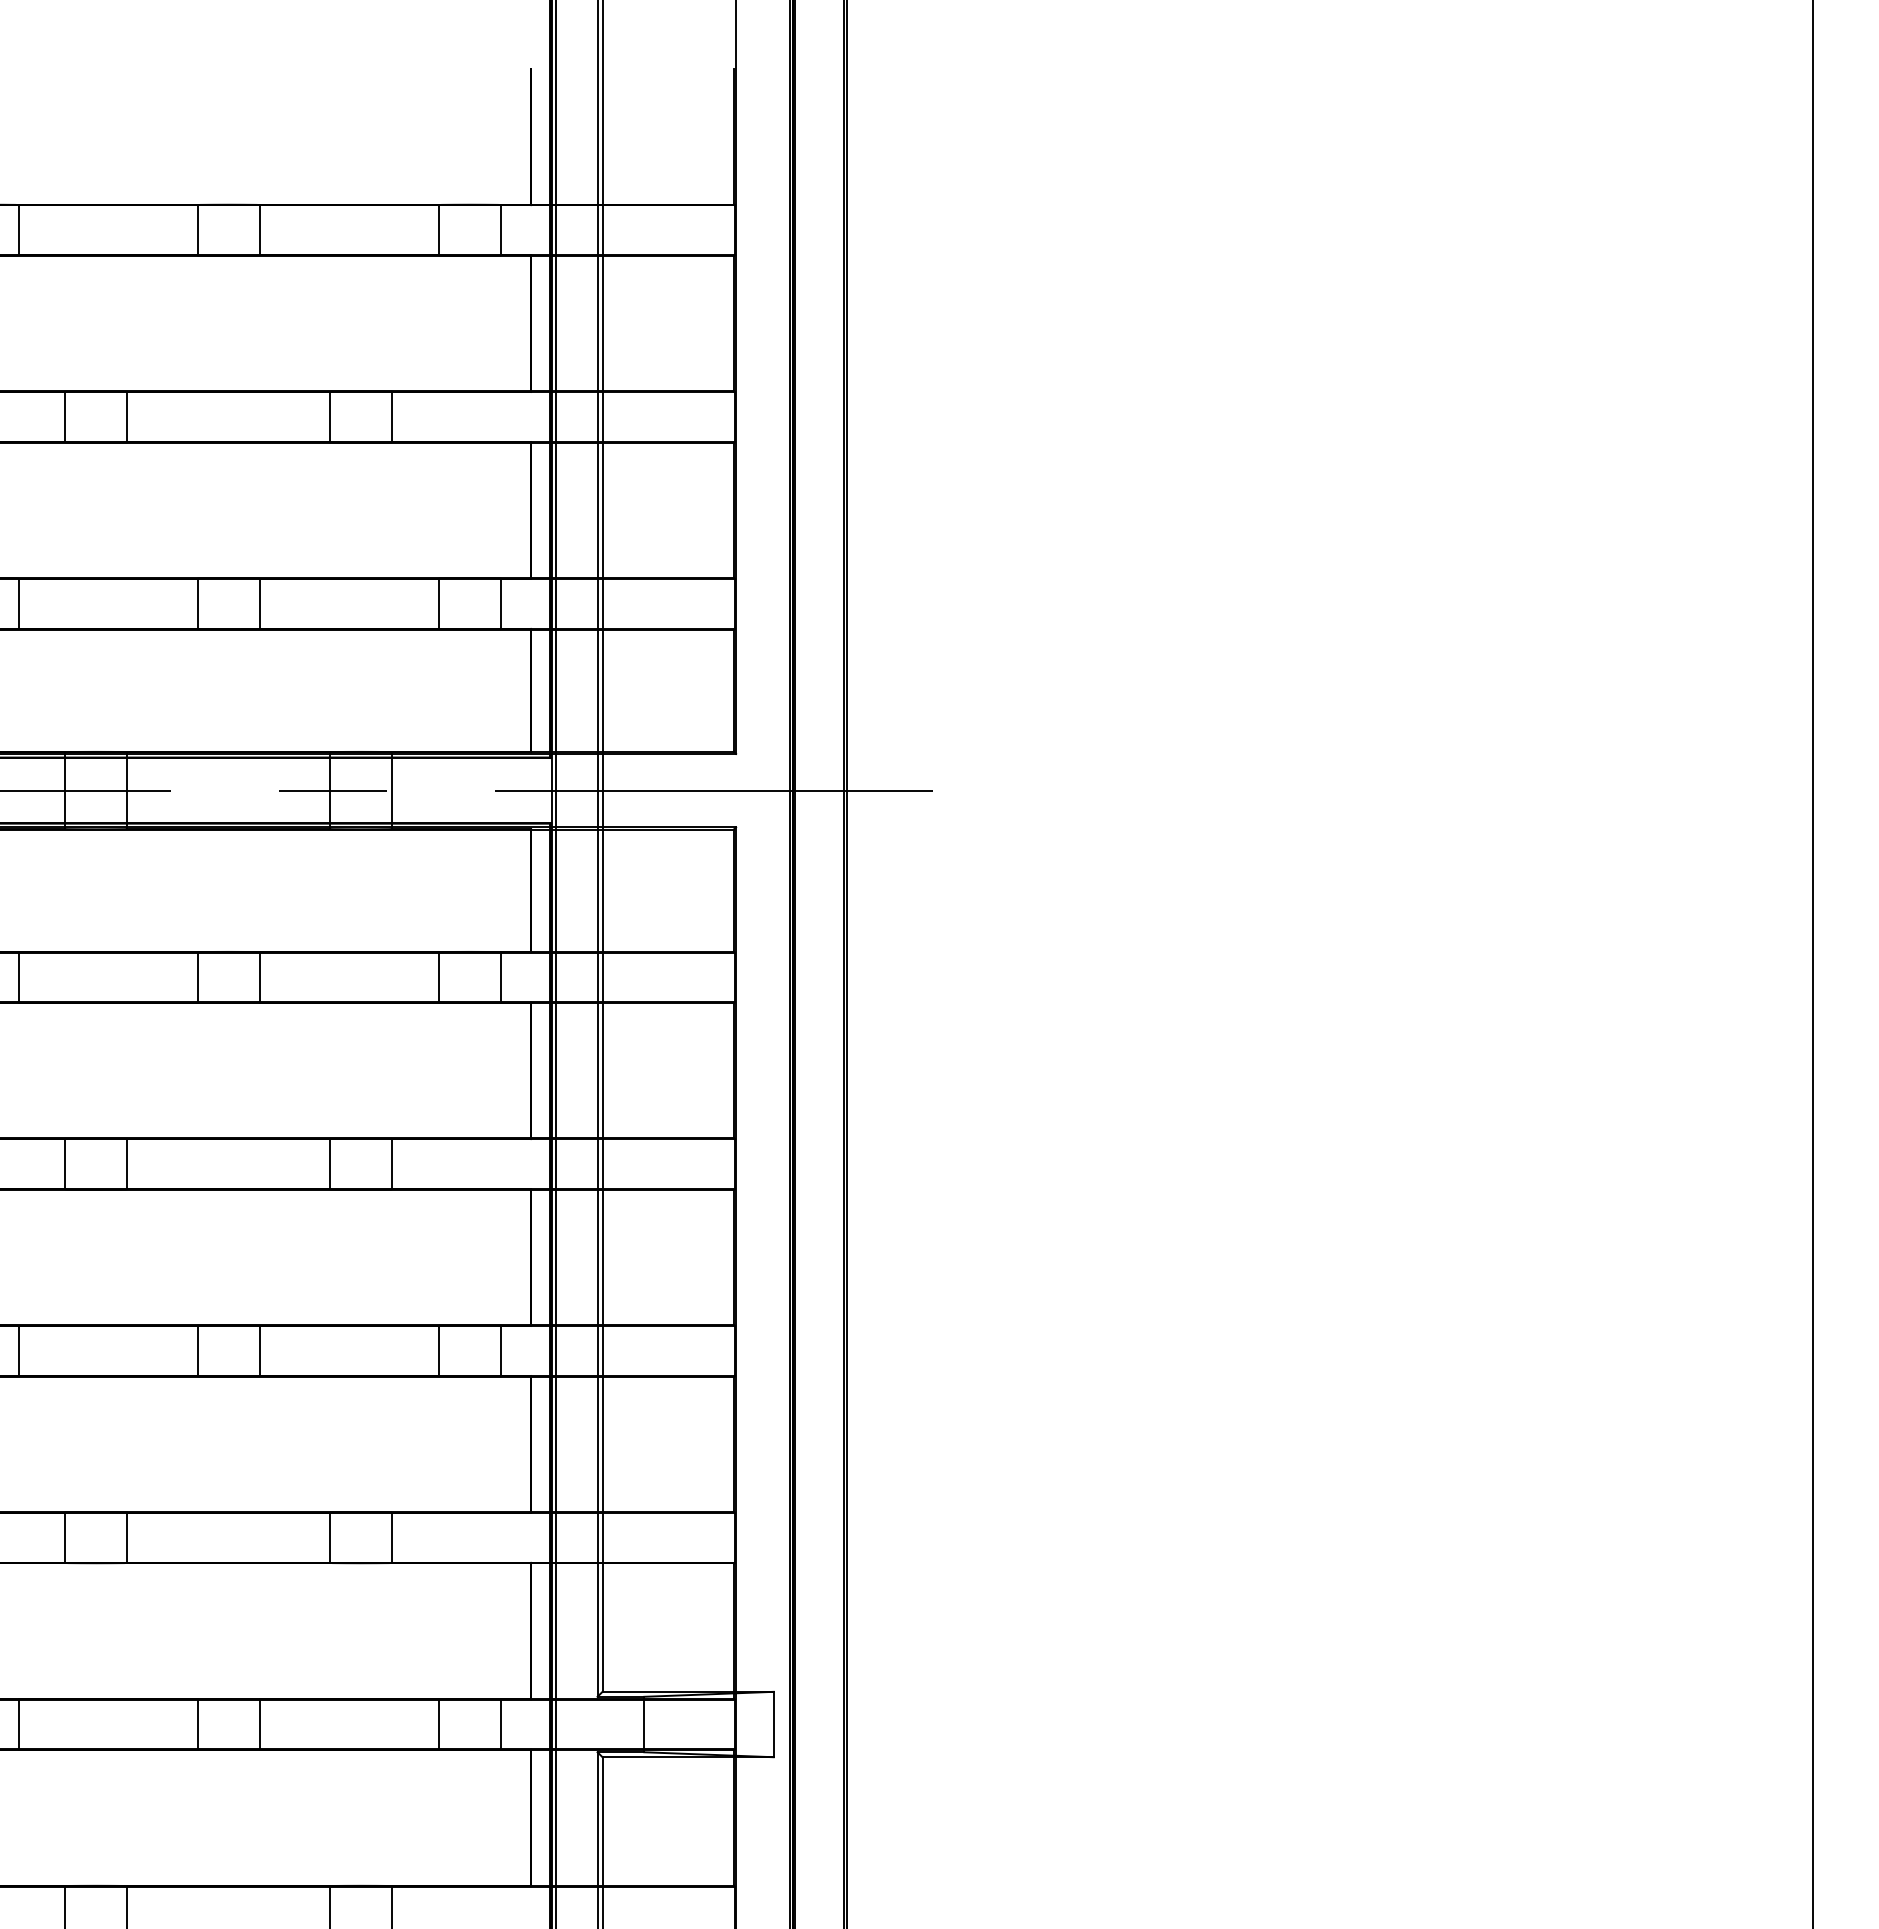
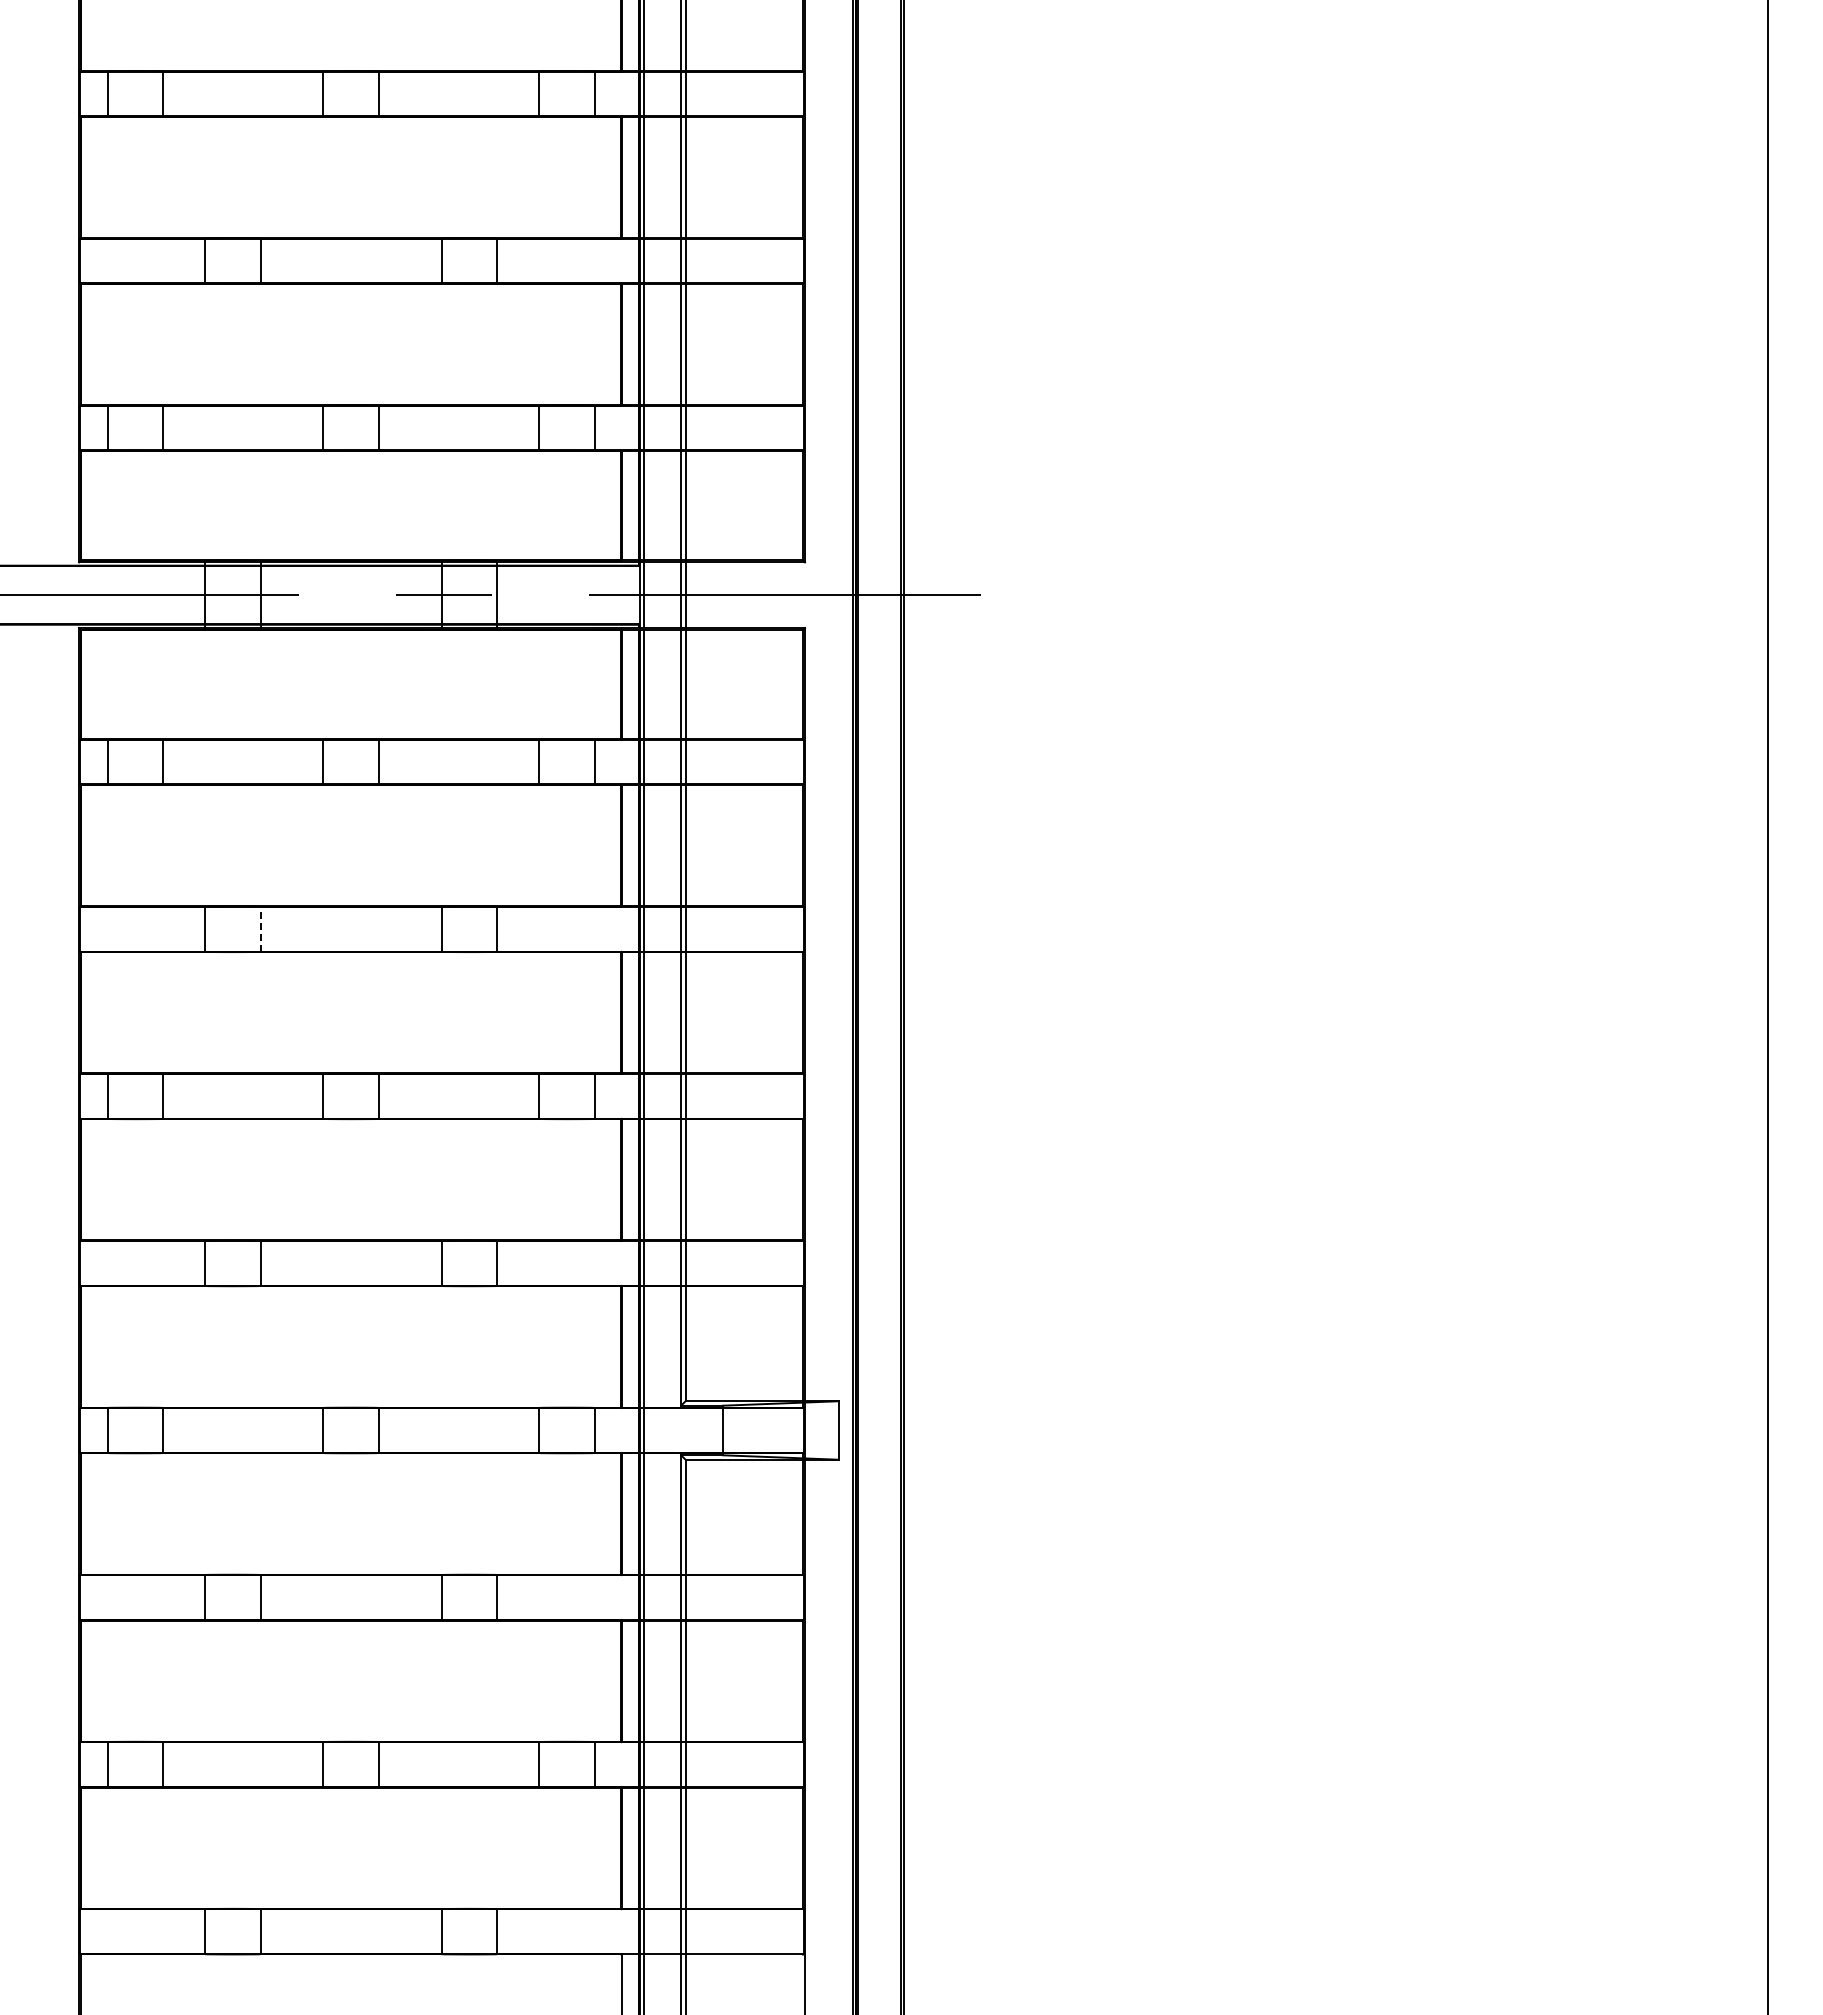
line: (127, 1164) -> (260, 929), solid -> dashed

